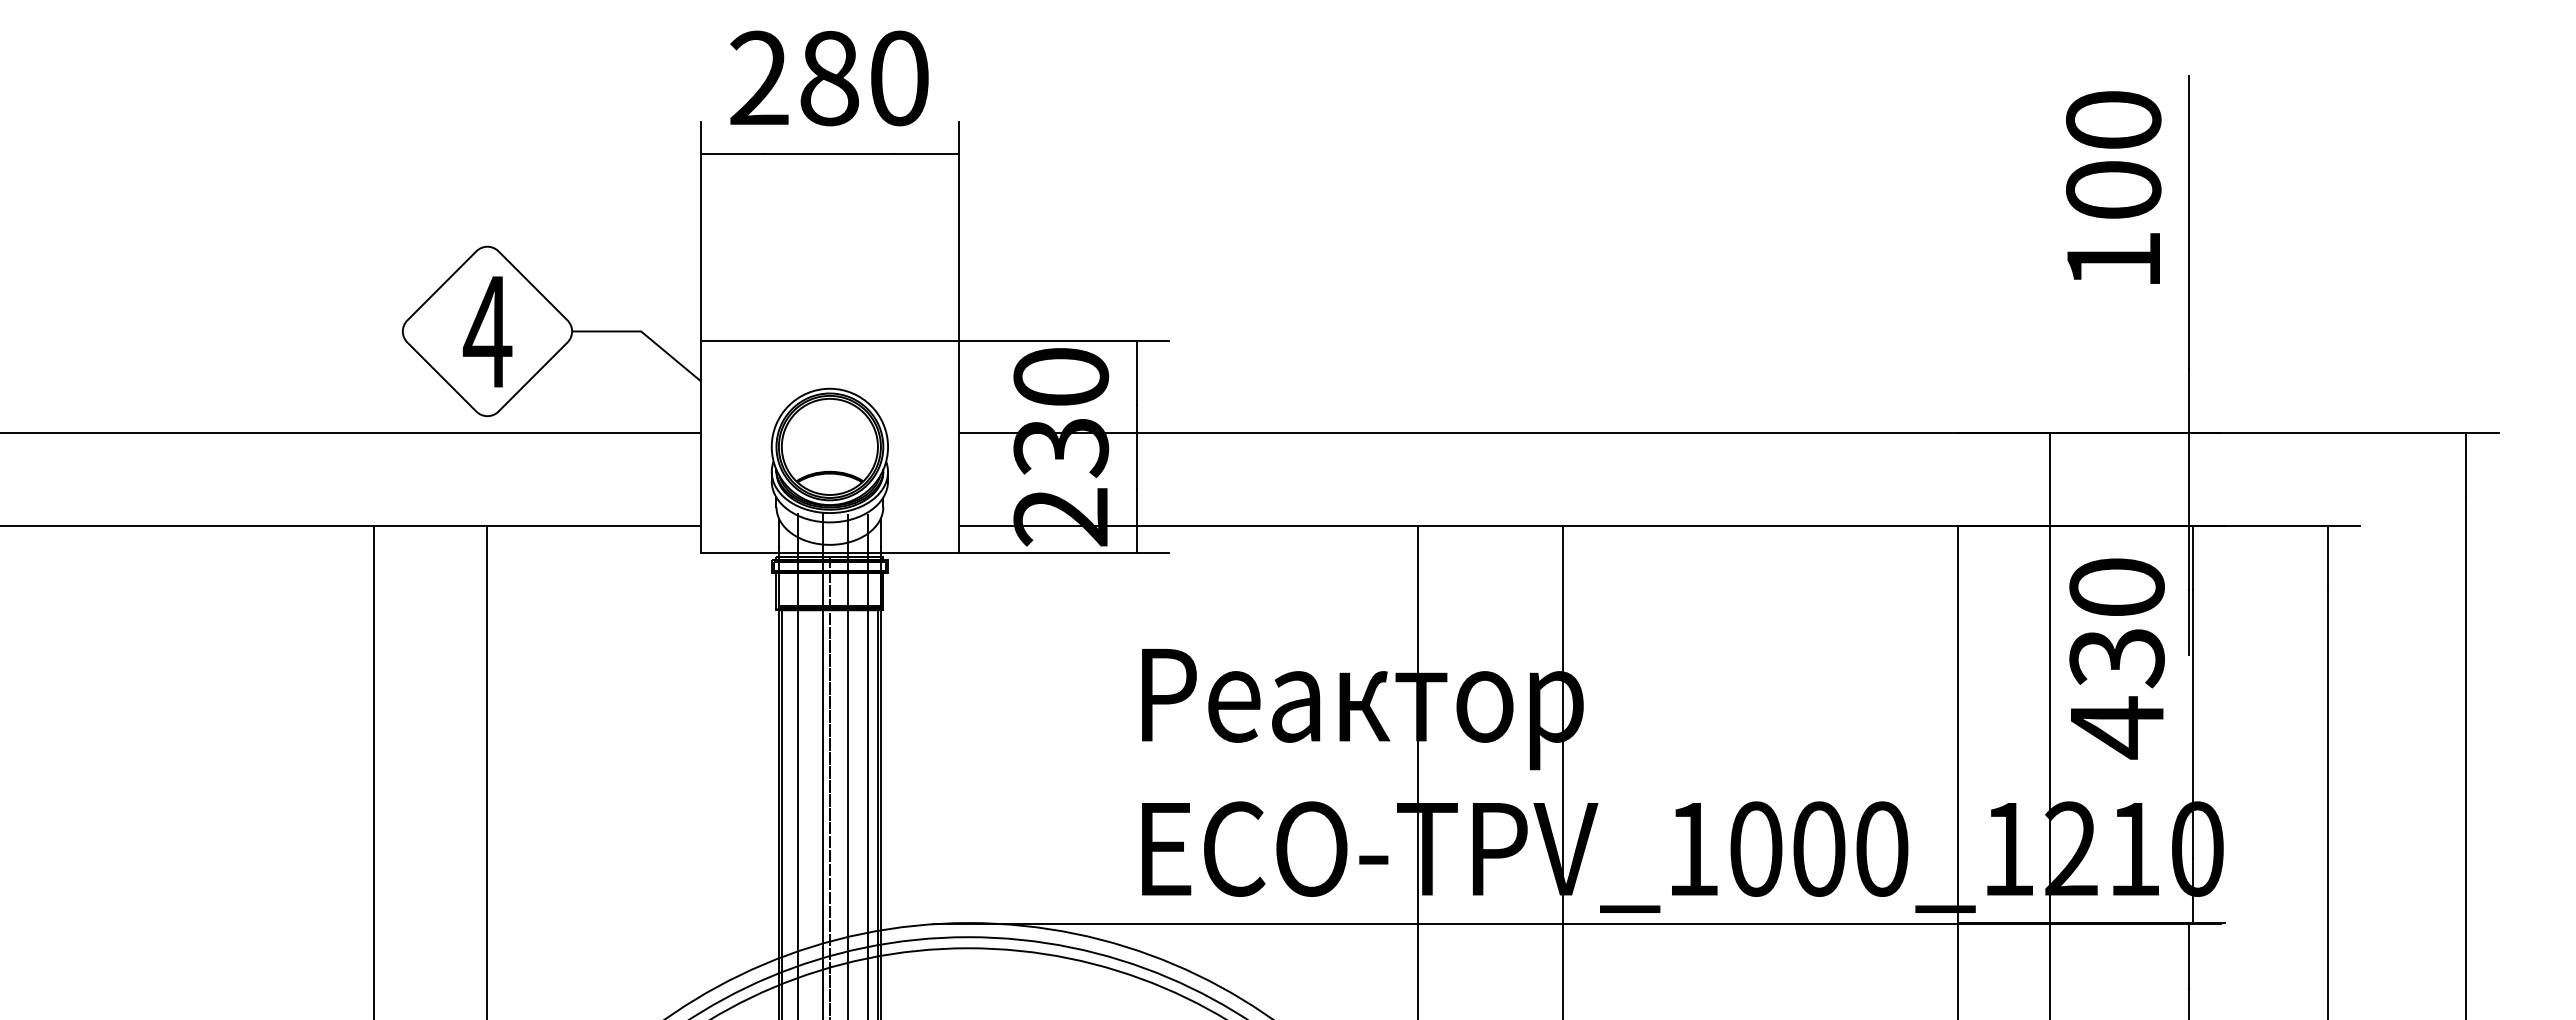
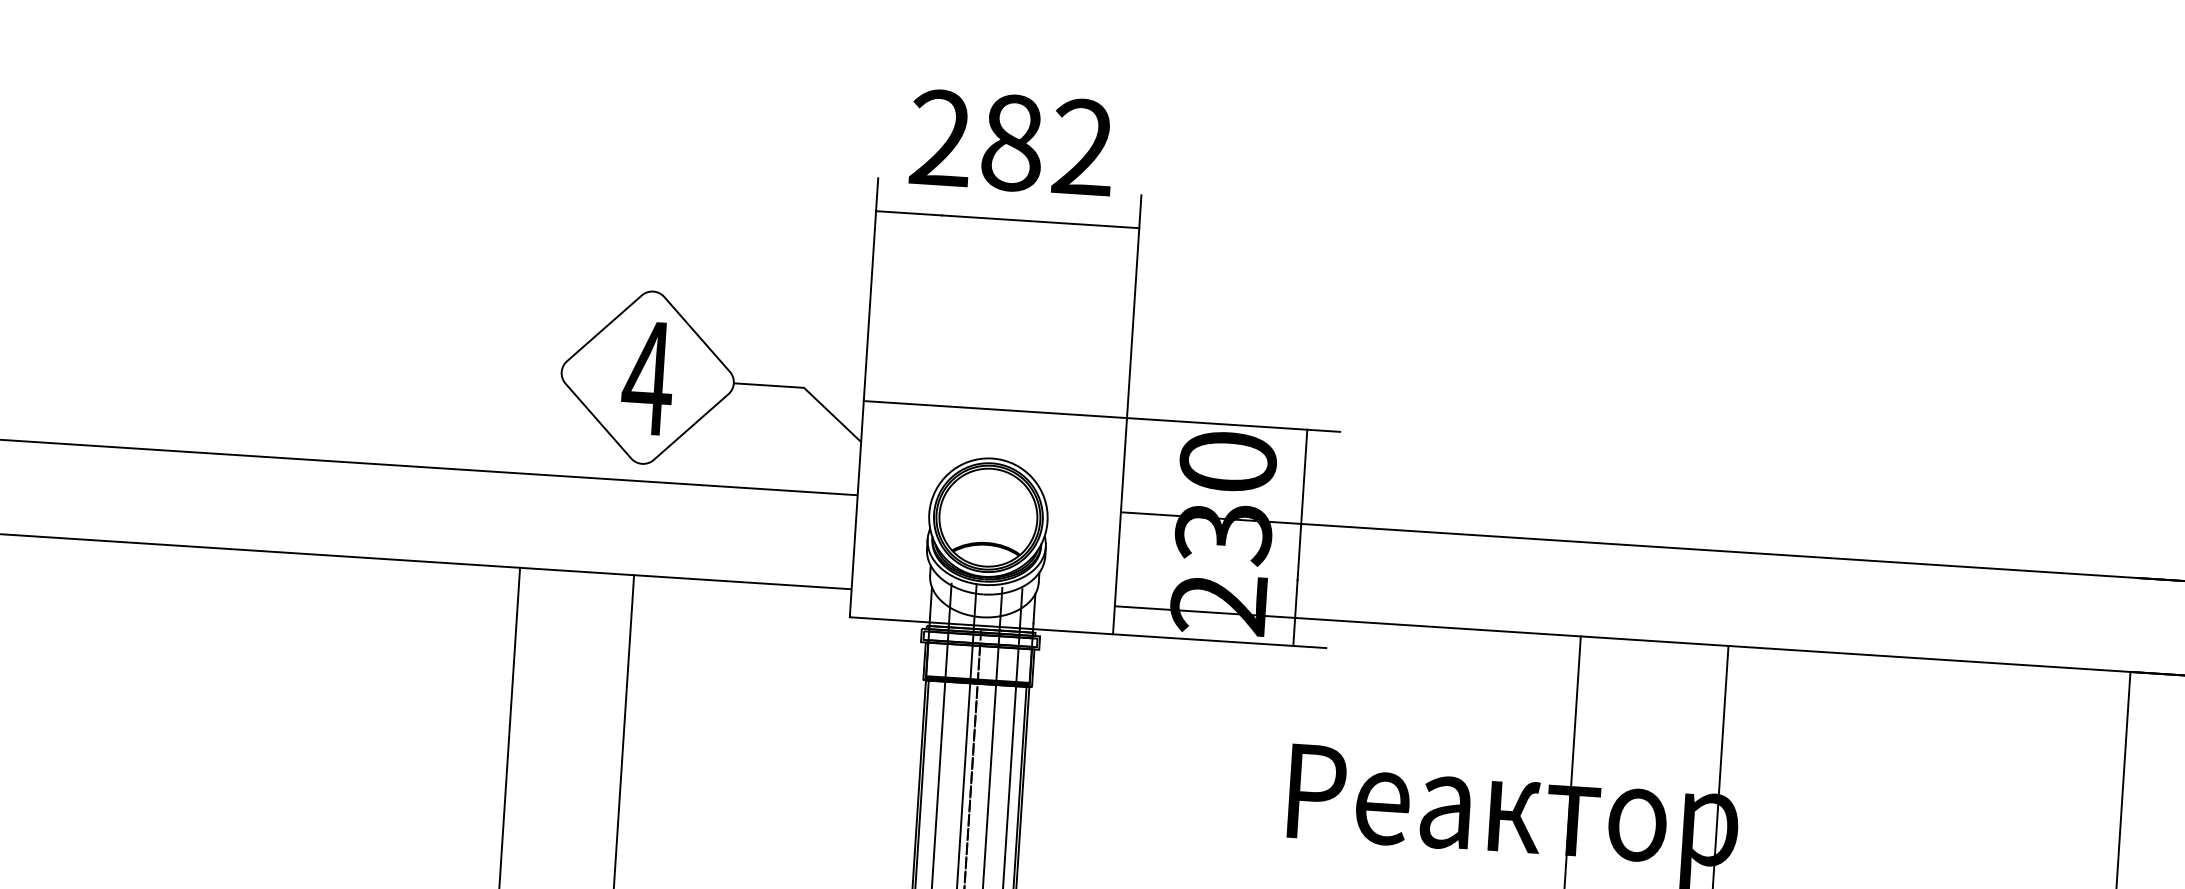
text: (899, 78) -> (1083, 147), 280 -> 282

